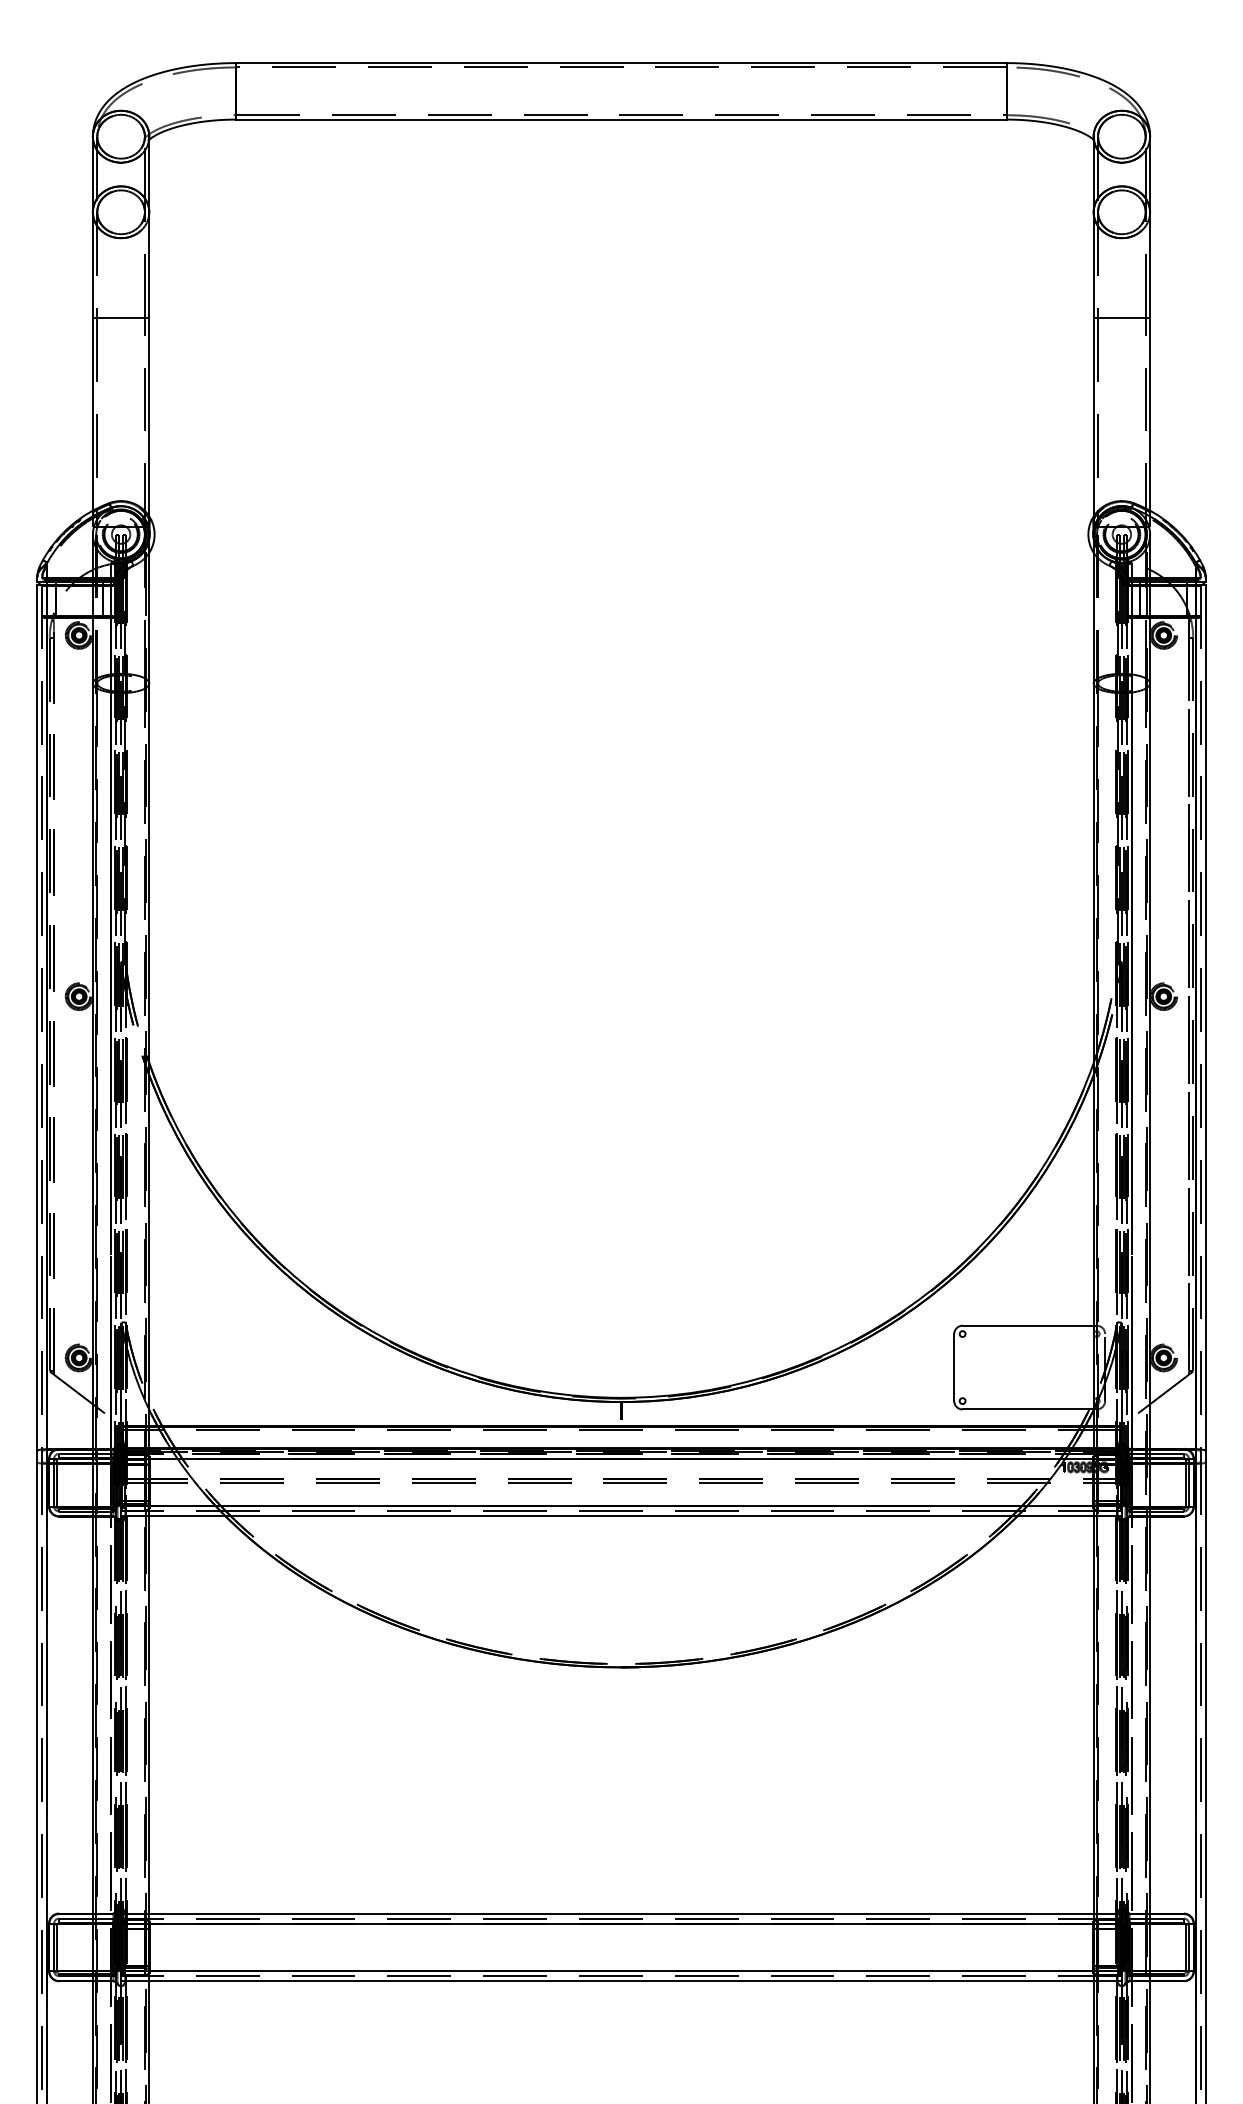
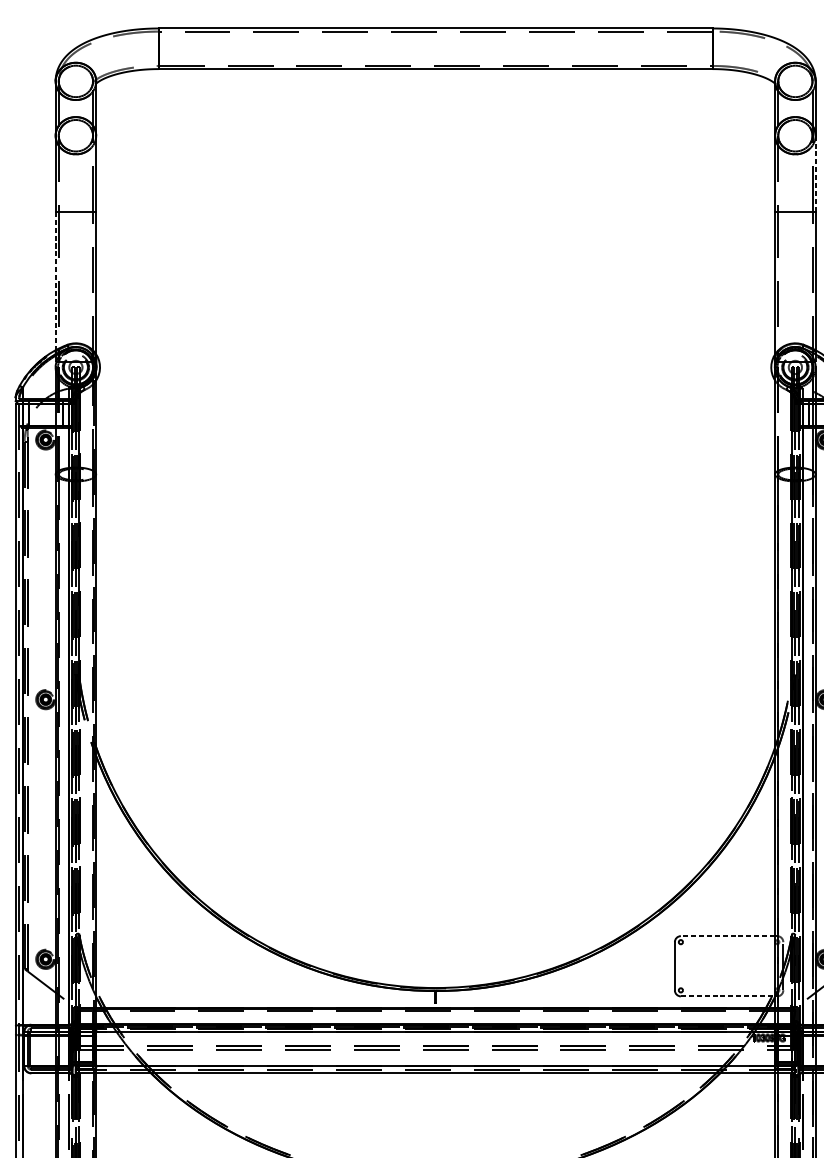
line: (1150, 265) -> (815, 173), solid -> dashed
line: (92, 414) -> (55, 281), solid -> dashed
line: (1028, 1325) -> (728, 936), solid -> dashed
line: (1028, 1409) -> (728, 996), solid -> dashed

